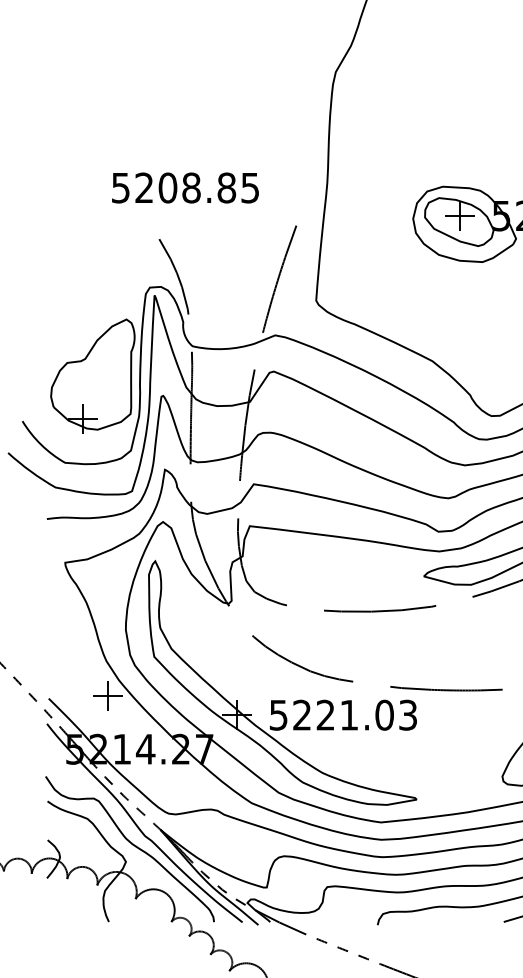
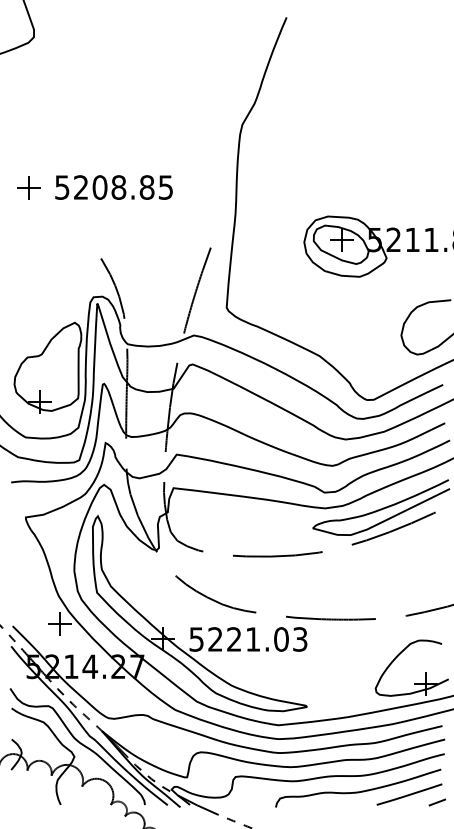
part: (68, 150) -> (28, 187), added
text: (184, 187) -> (113, 187), moved

